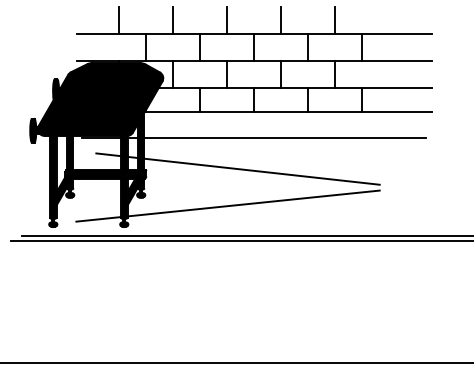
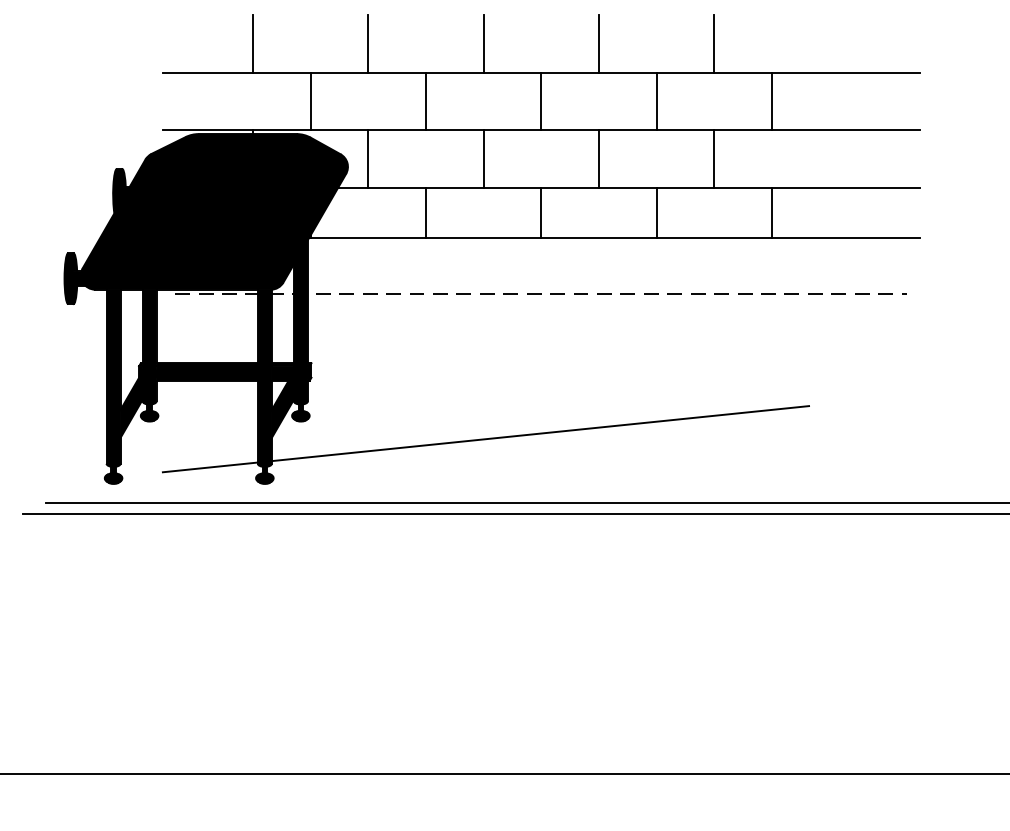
line: (254, 138) -> (542, 295), solid -> dashed
line: (237, 168) -> (506, 359), removed

